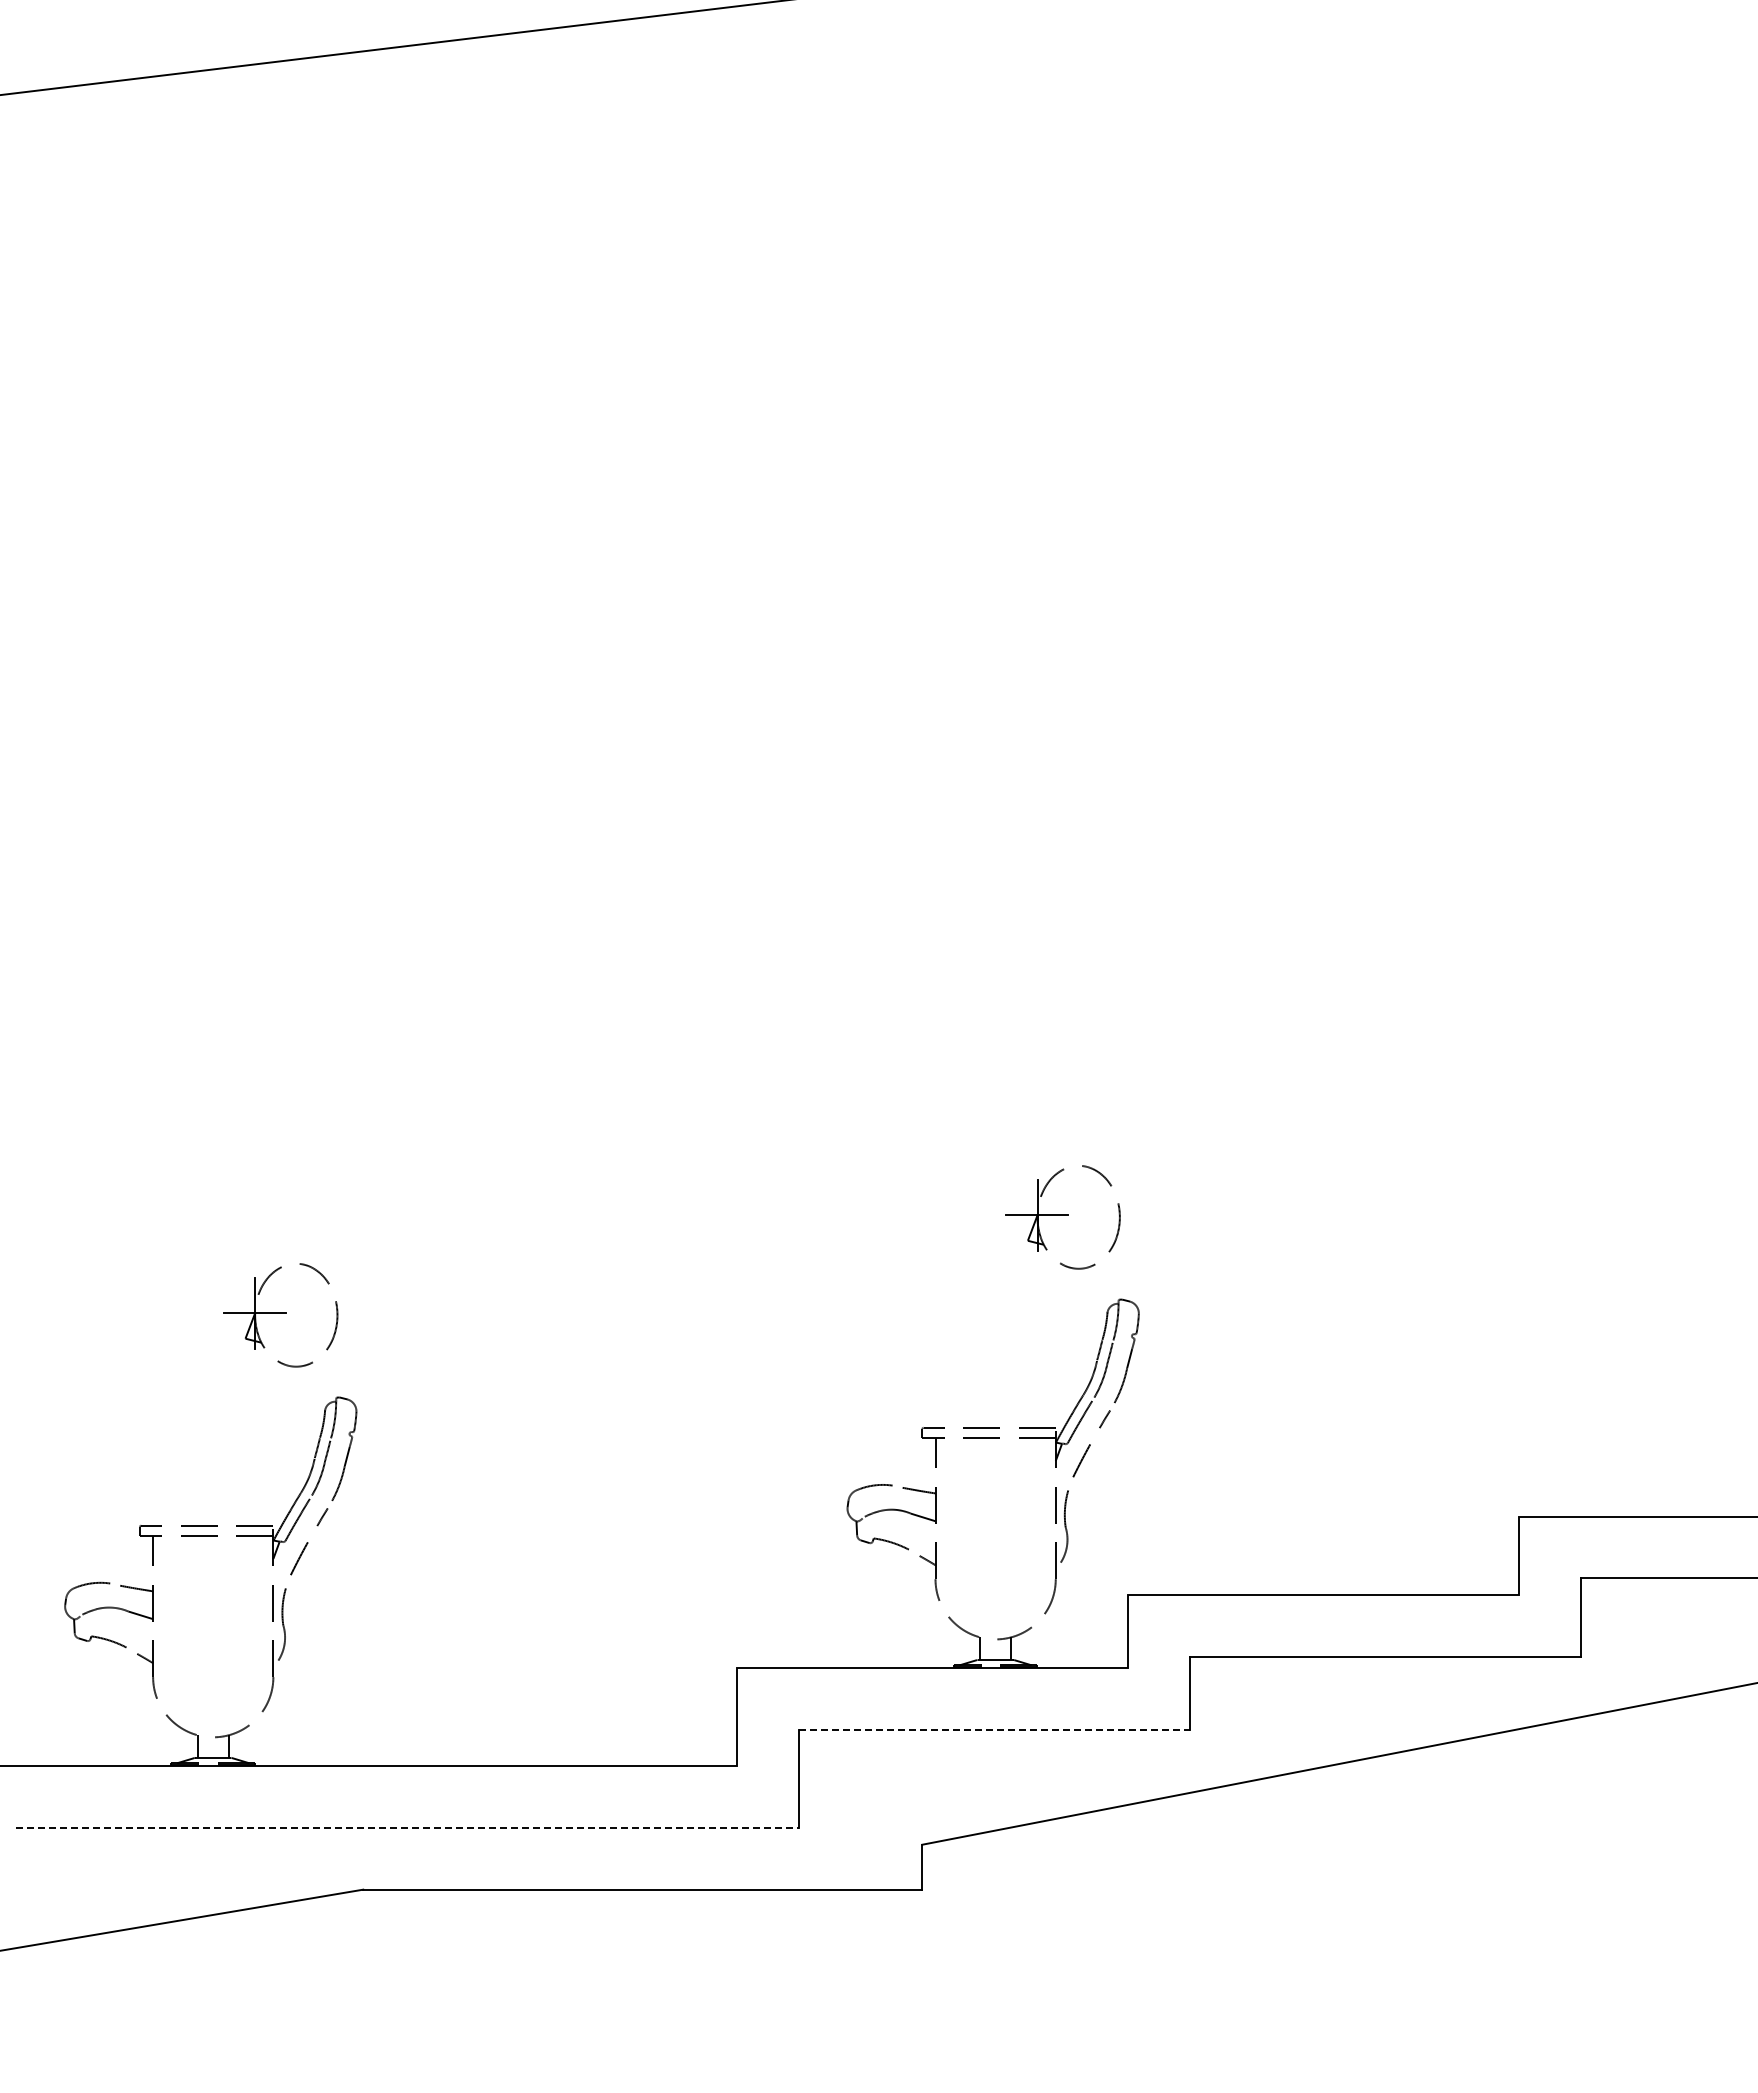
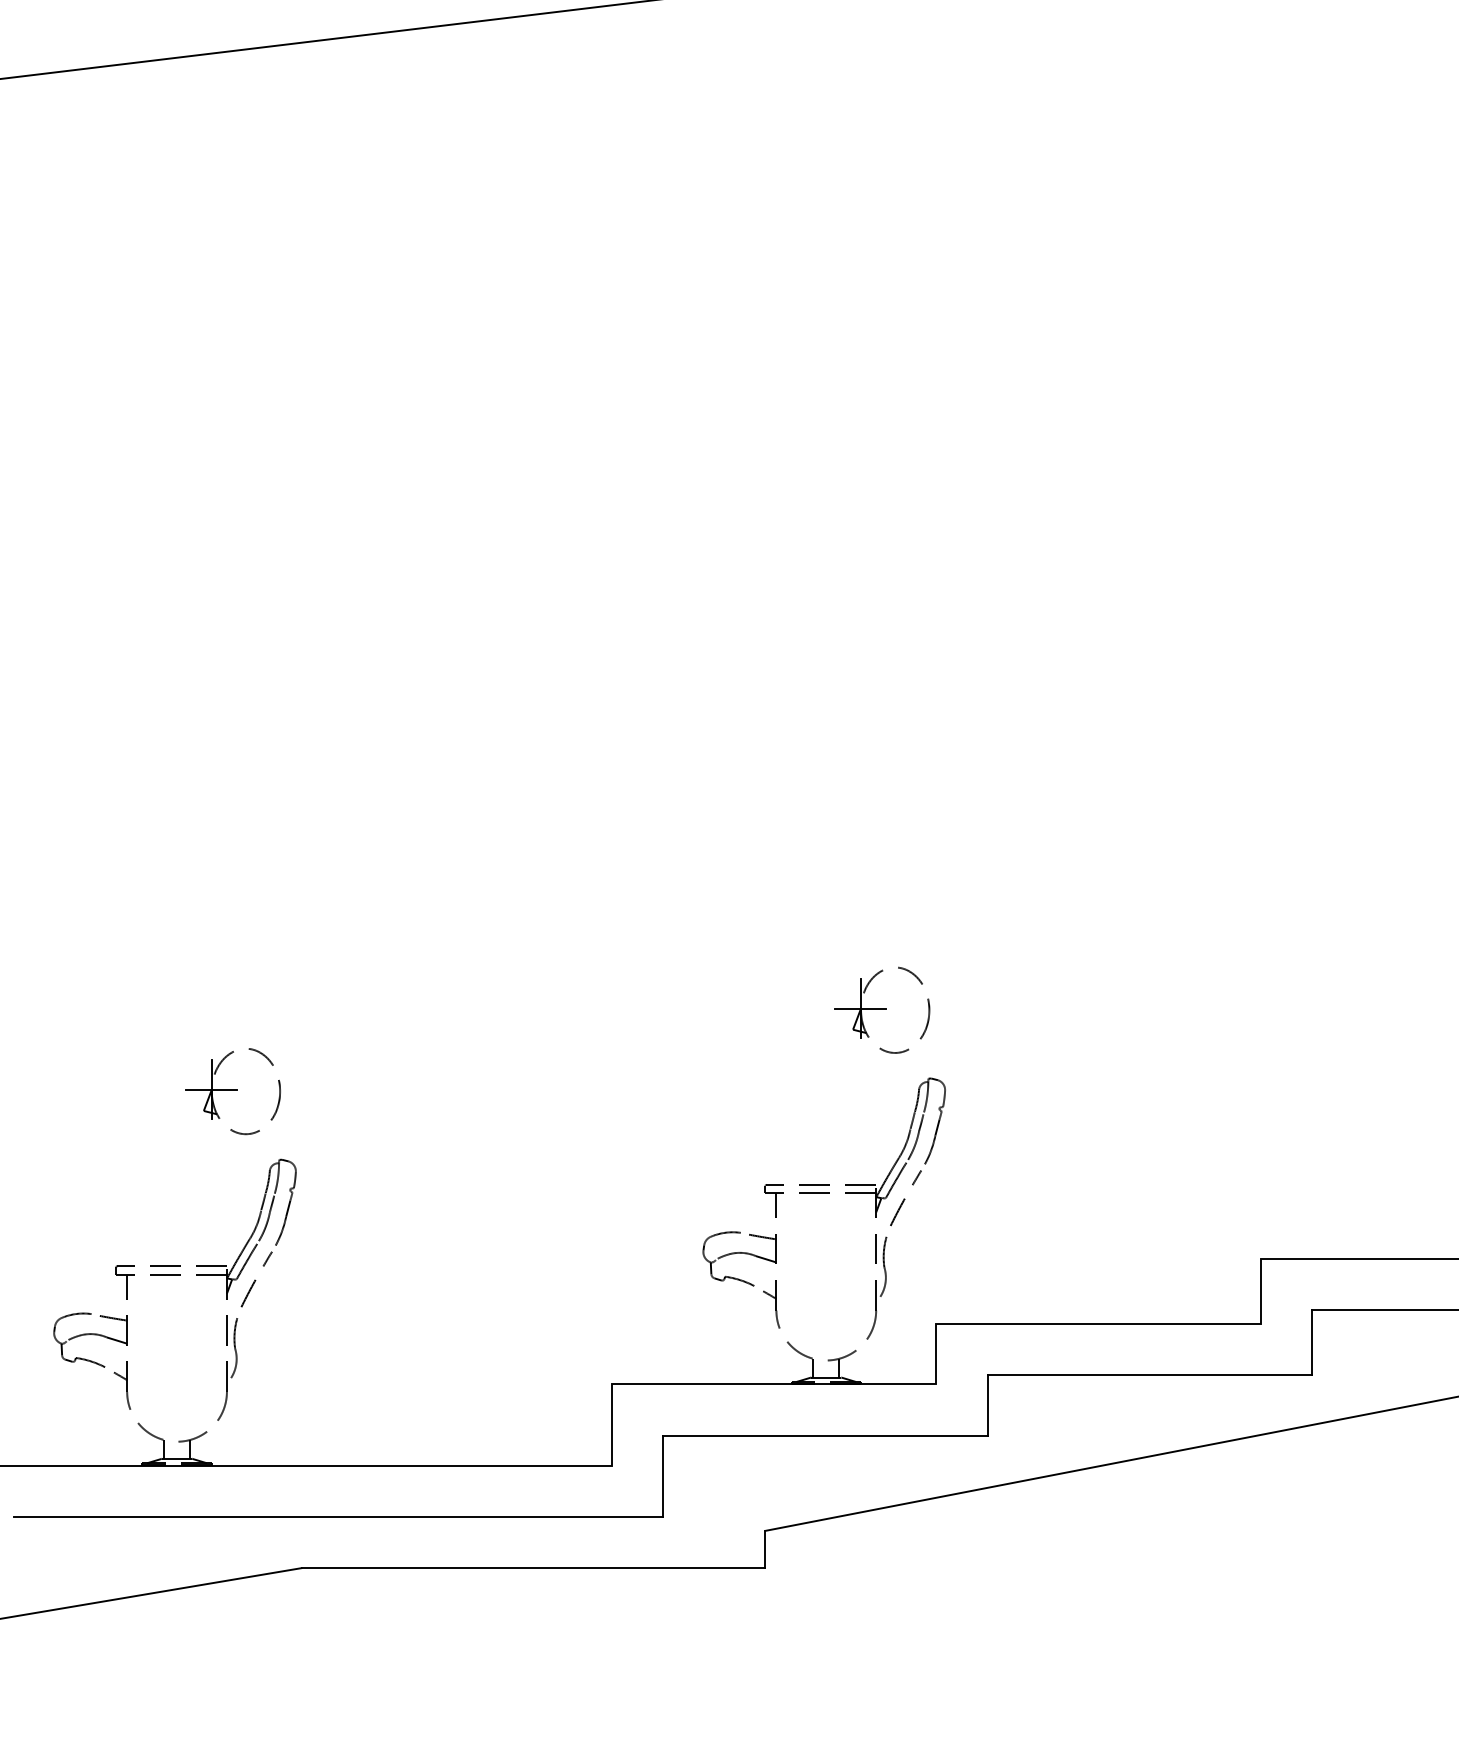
line: (994, 1729) -> (825, 1435), dashed -> solid
line: (408, 1827) -> (339, 1516), dashed -> solid

